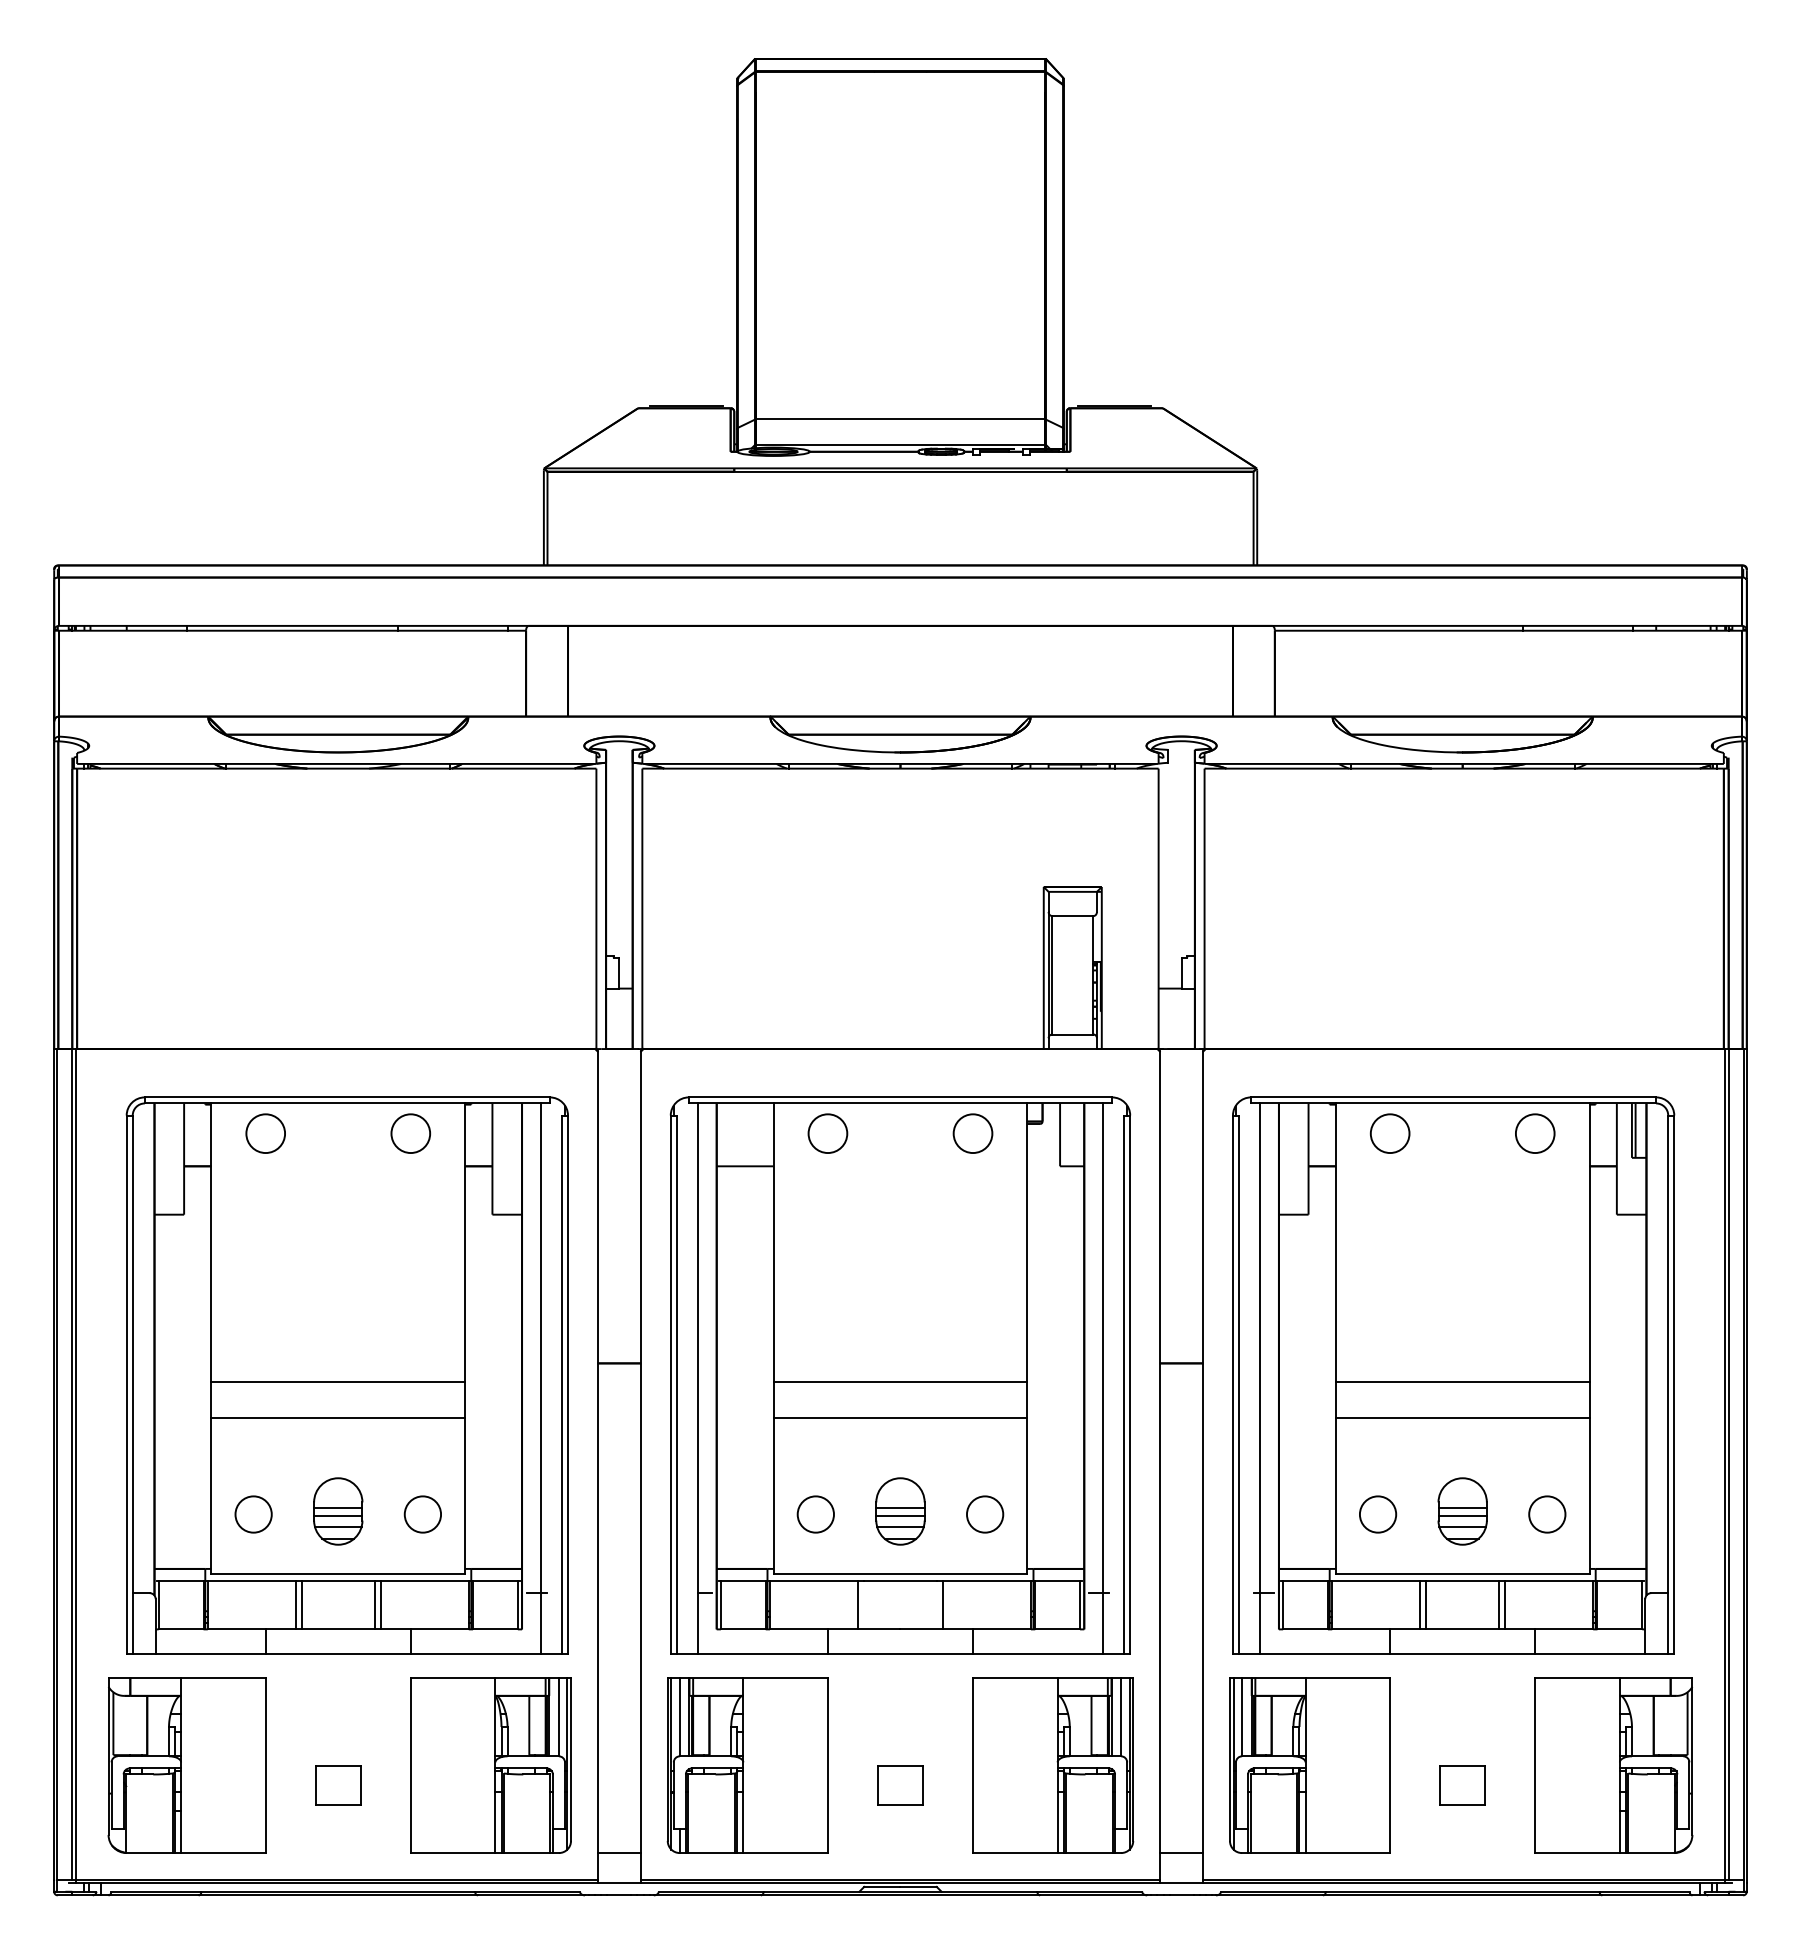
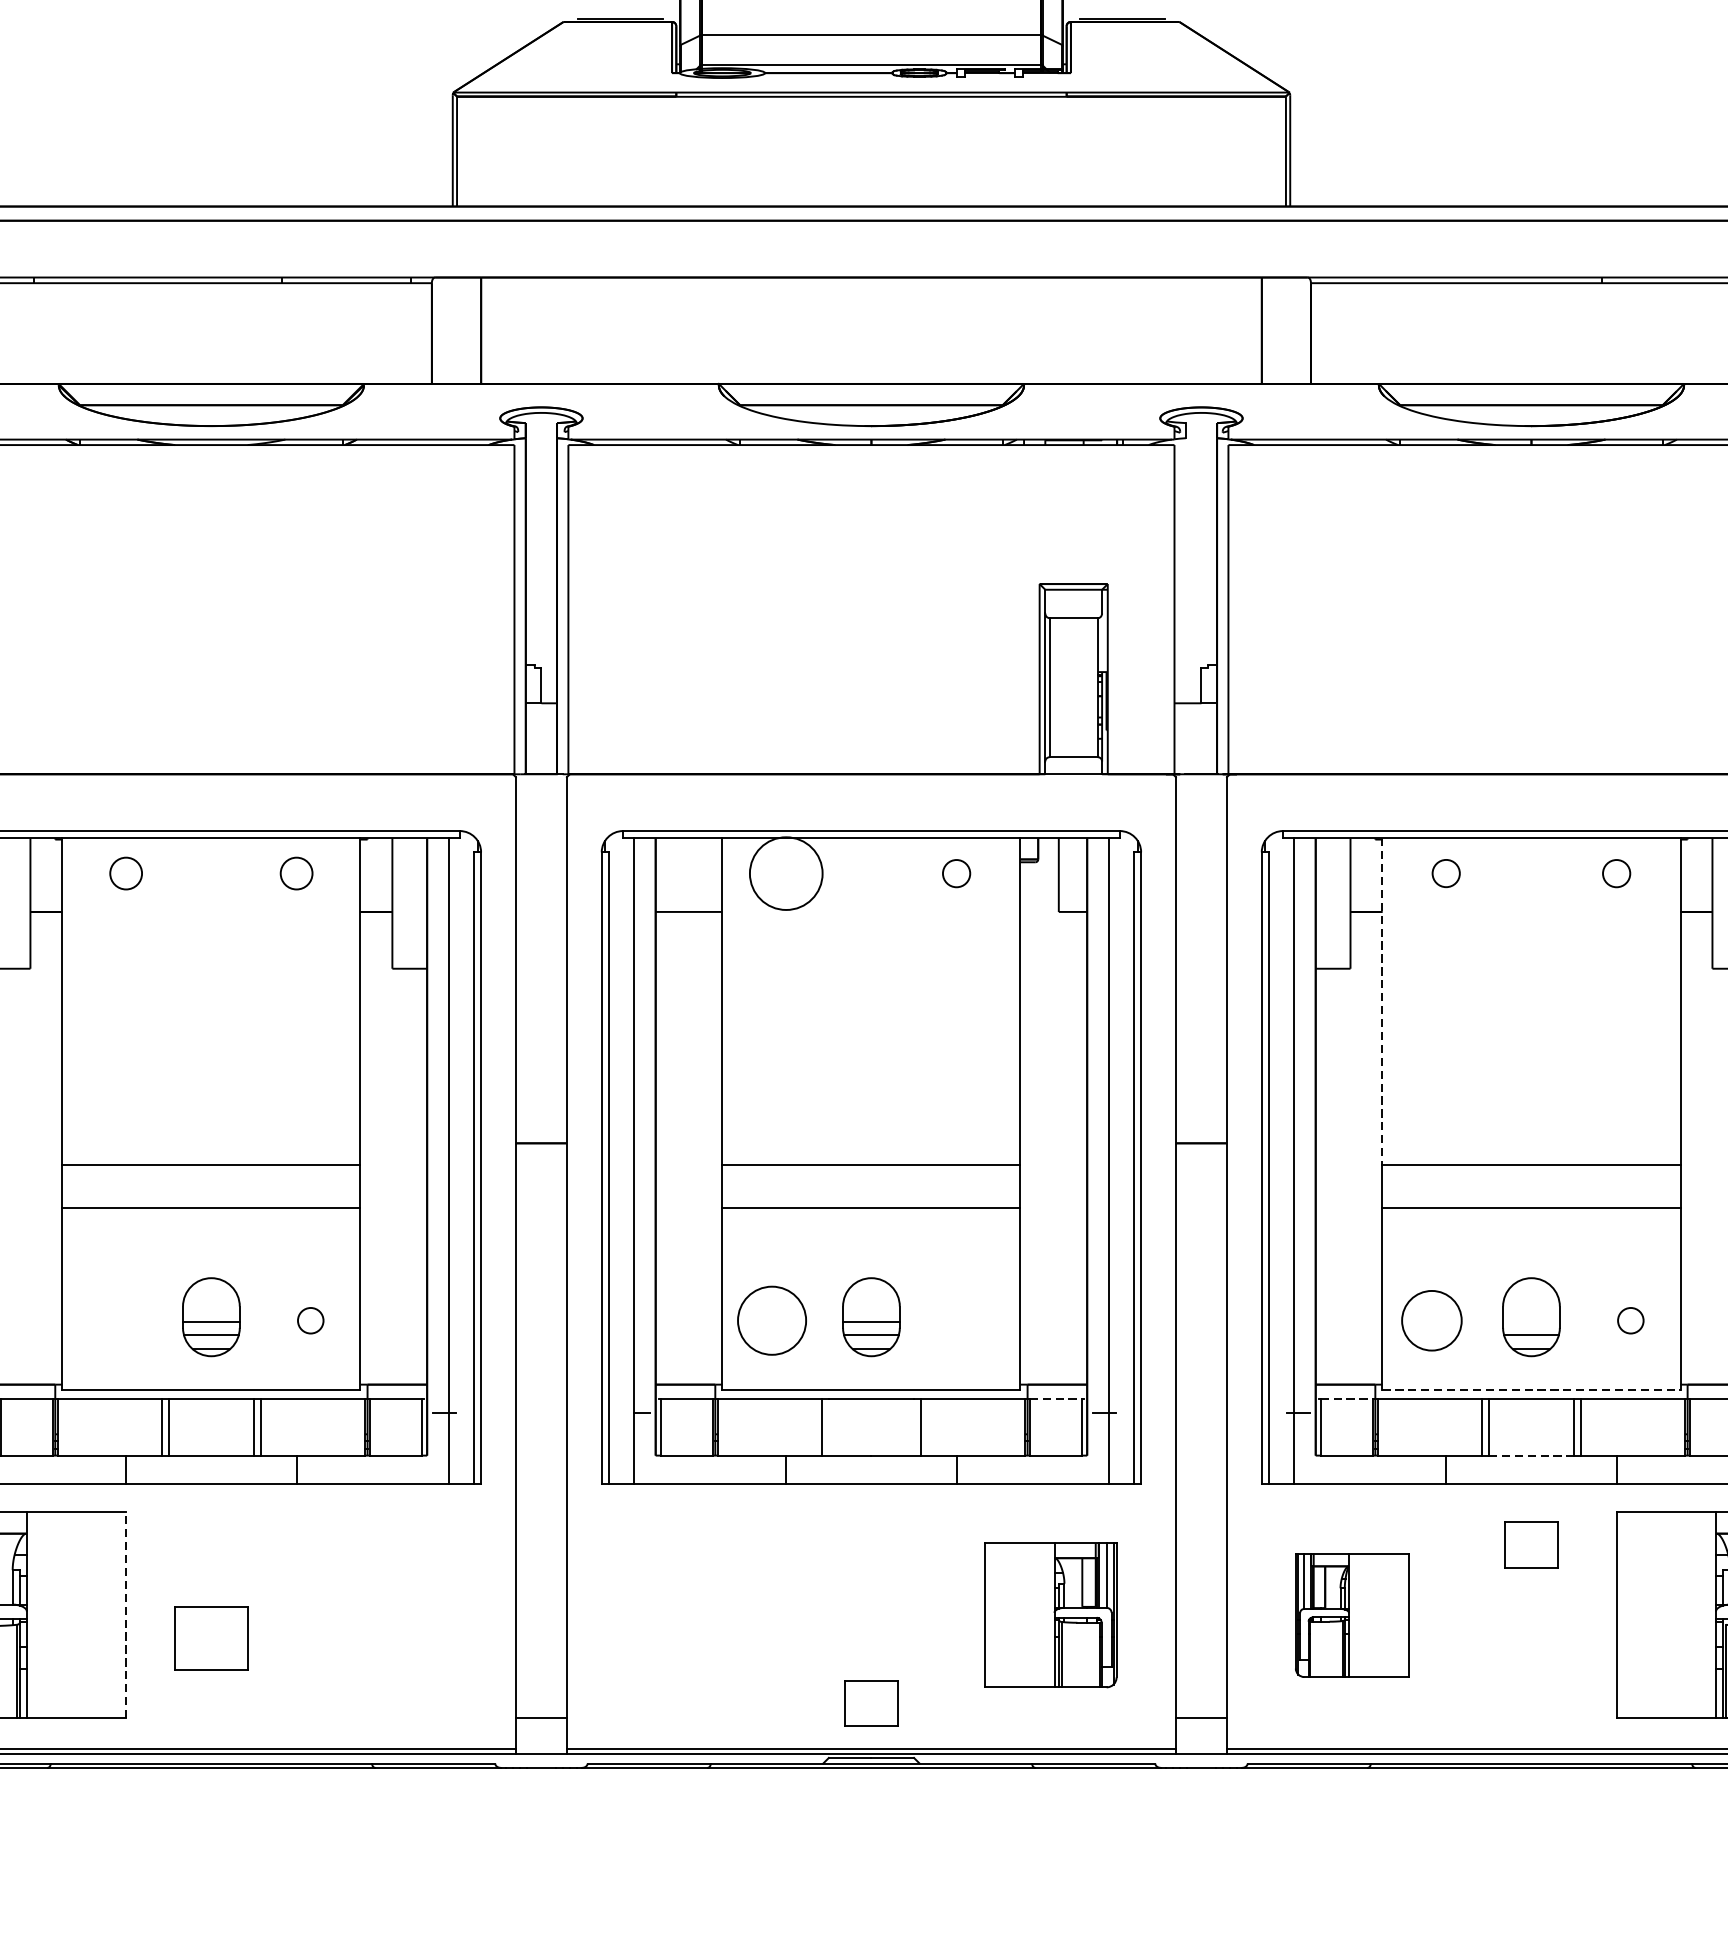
circle: (265, 1133) -> (125, 873), size x0.7
circle: (410, 1133) -> (296, 873), size x0.7
circle: (827, 1133) -> (785, 873), size x1.6
circle: (972, 1133) -> (955, 873), size x0.6
circle: (1389, 1133) -> (1445, 873), size x0.6
circle: (1534, 1133) -> (1615, 873), size x0.6
line: (1335, 1243) -> (1382, 1002), solid -> dashed
line: (338, 1508) -> (211, 1313), removed
line: (900, 1508) -> (871, 1313), removed
line: (1462, 1508) -> (1531, 1313), removed
circle: (253, 1514) -> (111, 1320), removed
circle: (422, 1514) -> (310, 1320), size x0.6
circle: (815, 1514) -> (771, 1320), size x1.6
circle: (985, 1514) -> (971, 1320), removed
circle: (1378, 1514) -> (1432, 1320), size x1.4
circle: (1547, 1514) -> (1631, 1320), size x0.6
line: (1462, 1515) -> (1531, 1321), removed
line: (1462, 1573) -> (1531, 1389), solid -> dashed
line: (1058, 1581) -> (1056, 1399), solid -> dashed
line: (1306, 1581) -> (1348, 1399), solid -> dashed
line: (1463, 1629) -> (1532, 1455), solid -> dashed
line: (265, 1765) -> (125, 1615), solid -> dashed
part: (490, 1765) -> (390, 1615), removed
part: (747, 1765) -> (691, 1615), removed
part: (1053, 1765) -> (1051, 1615), size x0.7
part: (1309, 1765) -> (1351, 1615), size x0.6
part: (338, 1785) -> (211, 1638), size x1.4
part: (900, 1785) -> (871, 1703), moved
part: (1462, 1785) -> (1531, 1544), moved

